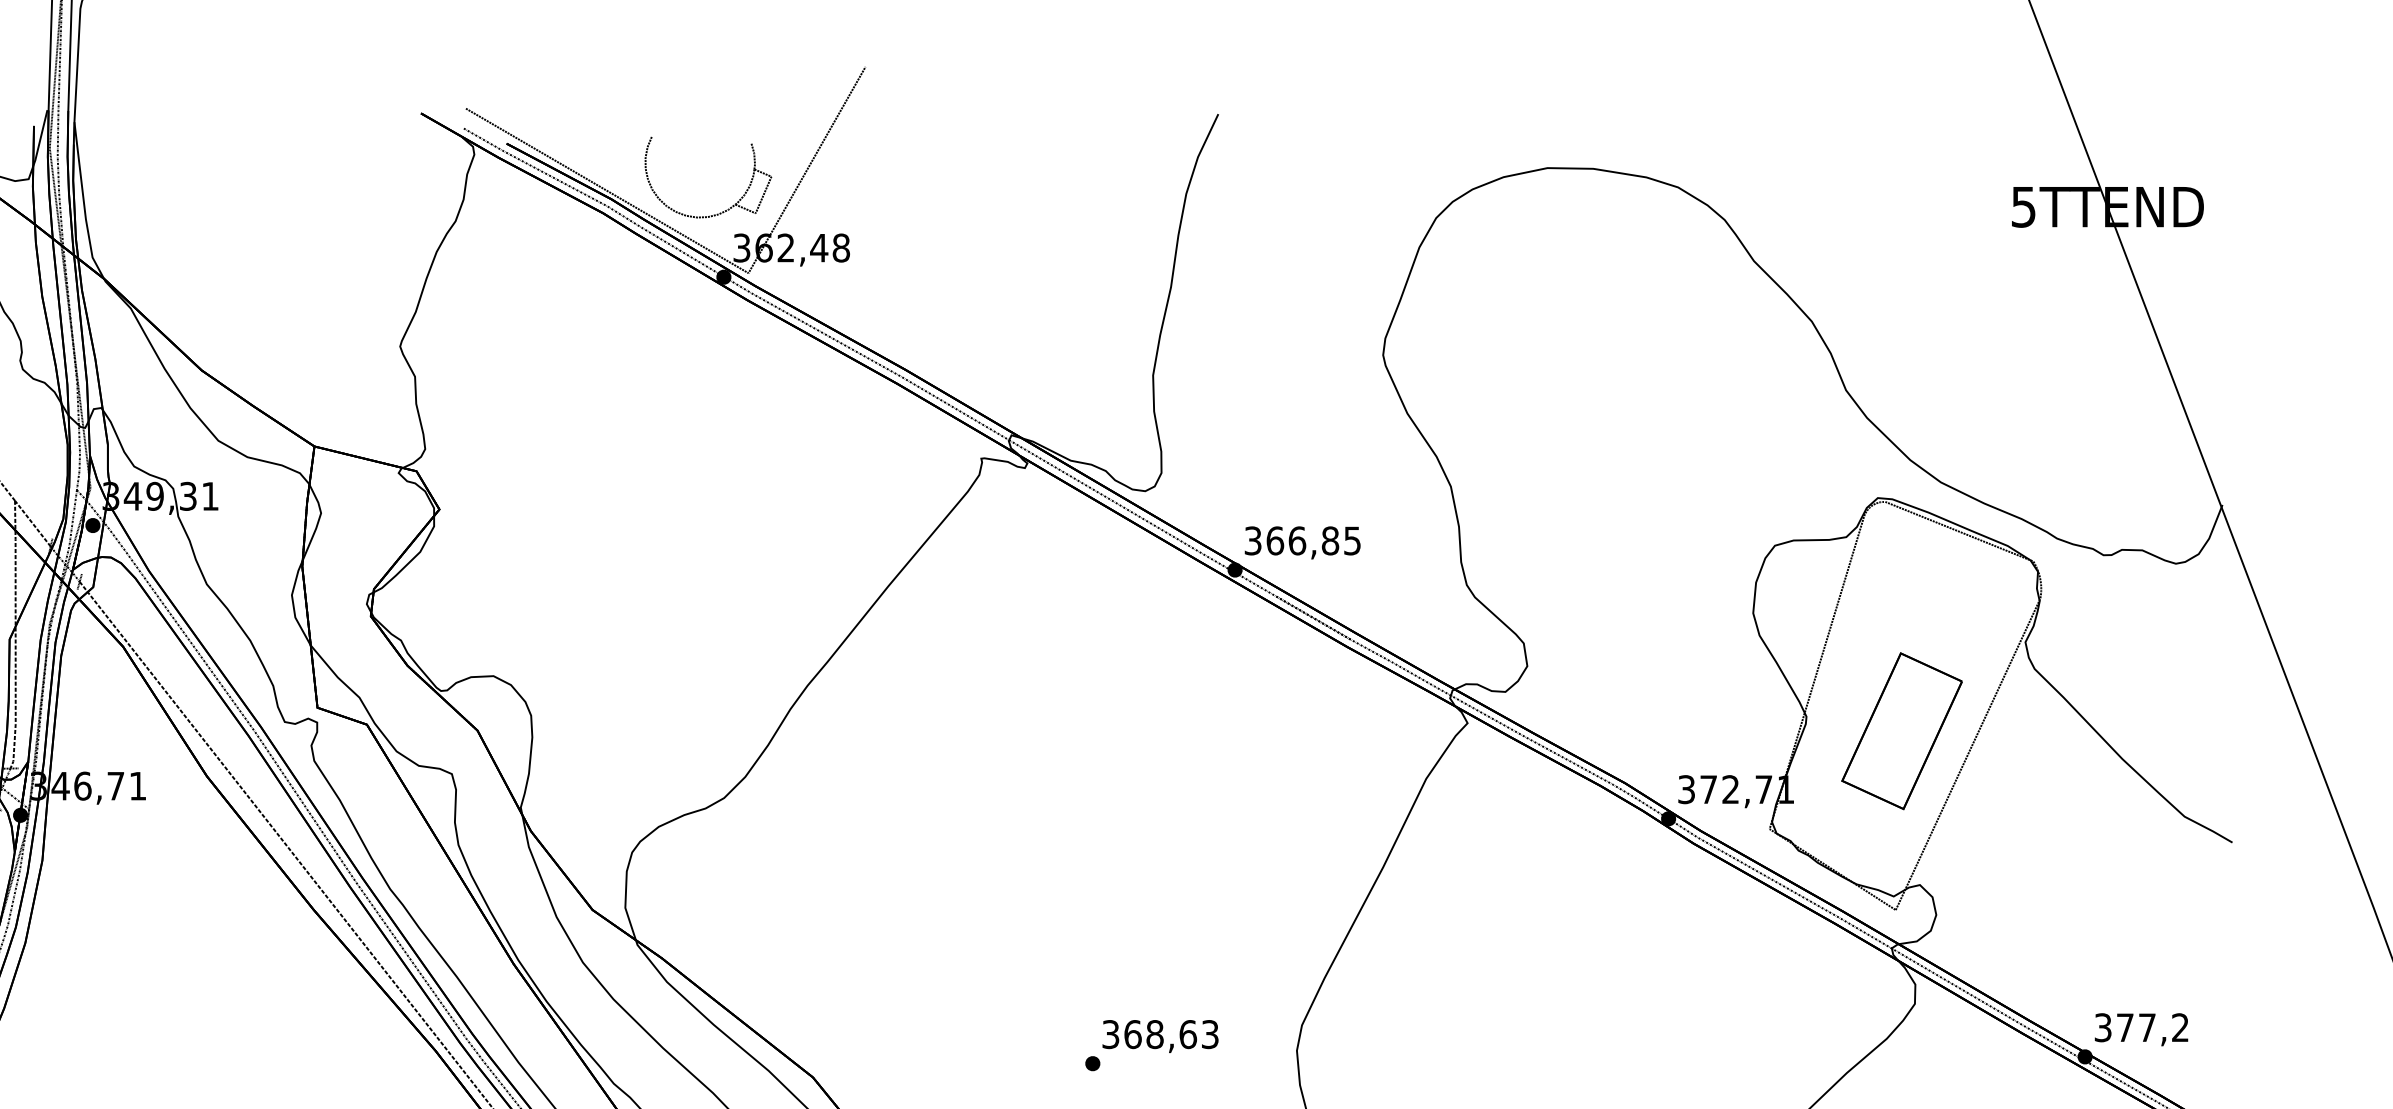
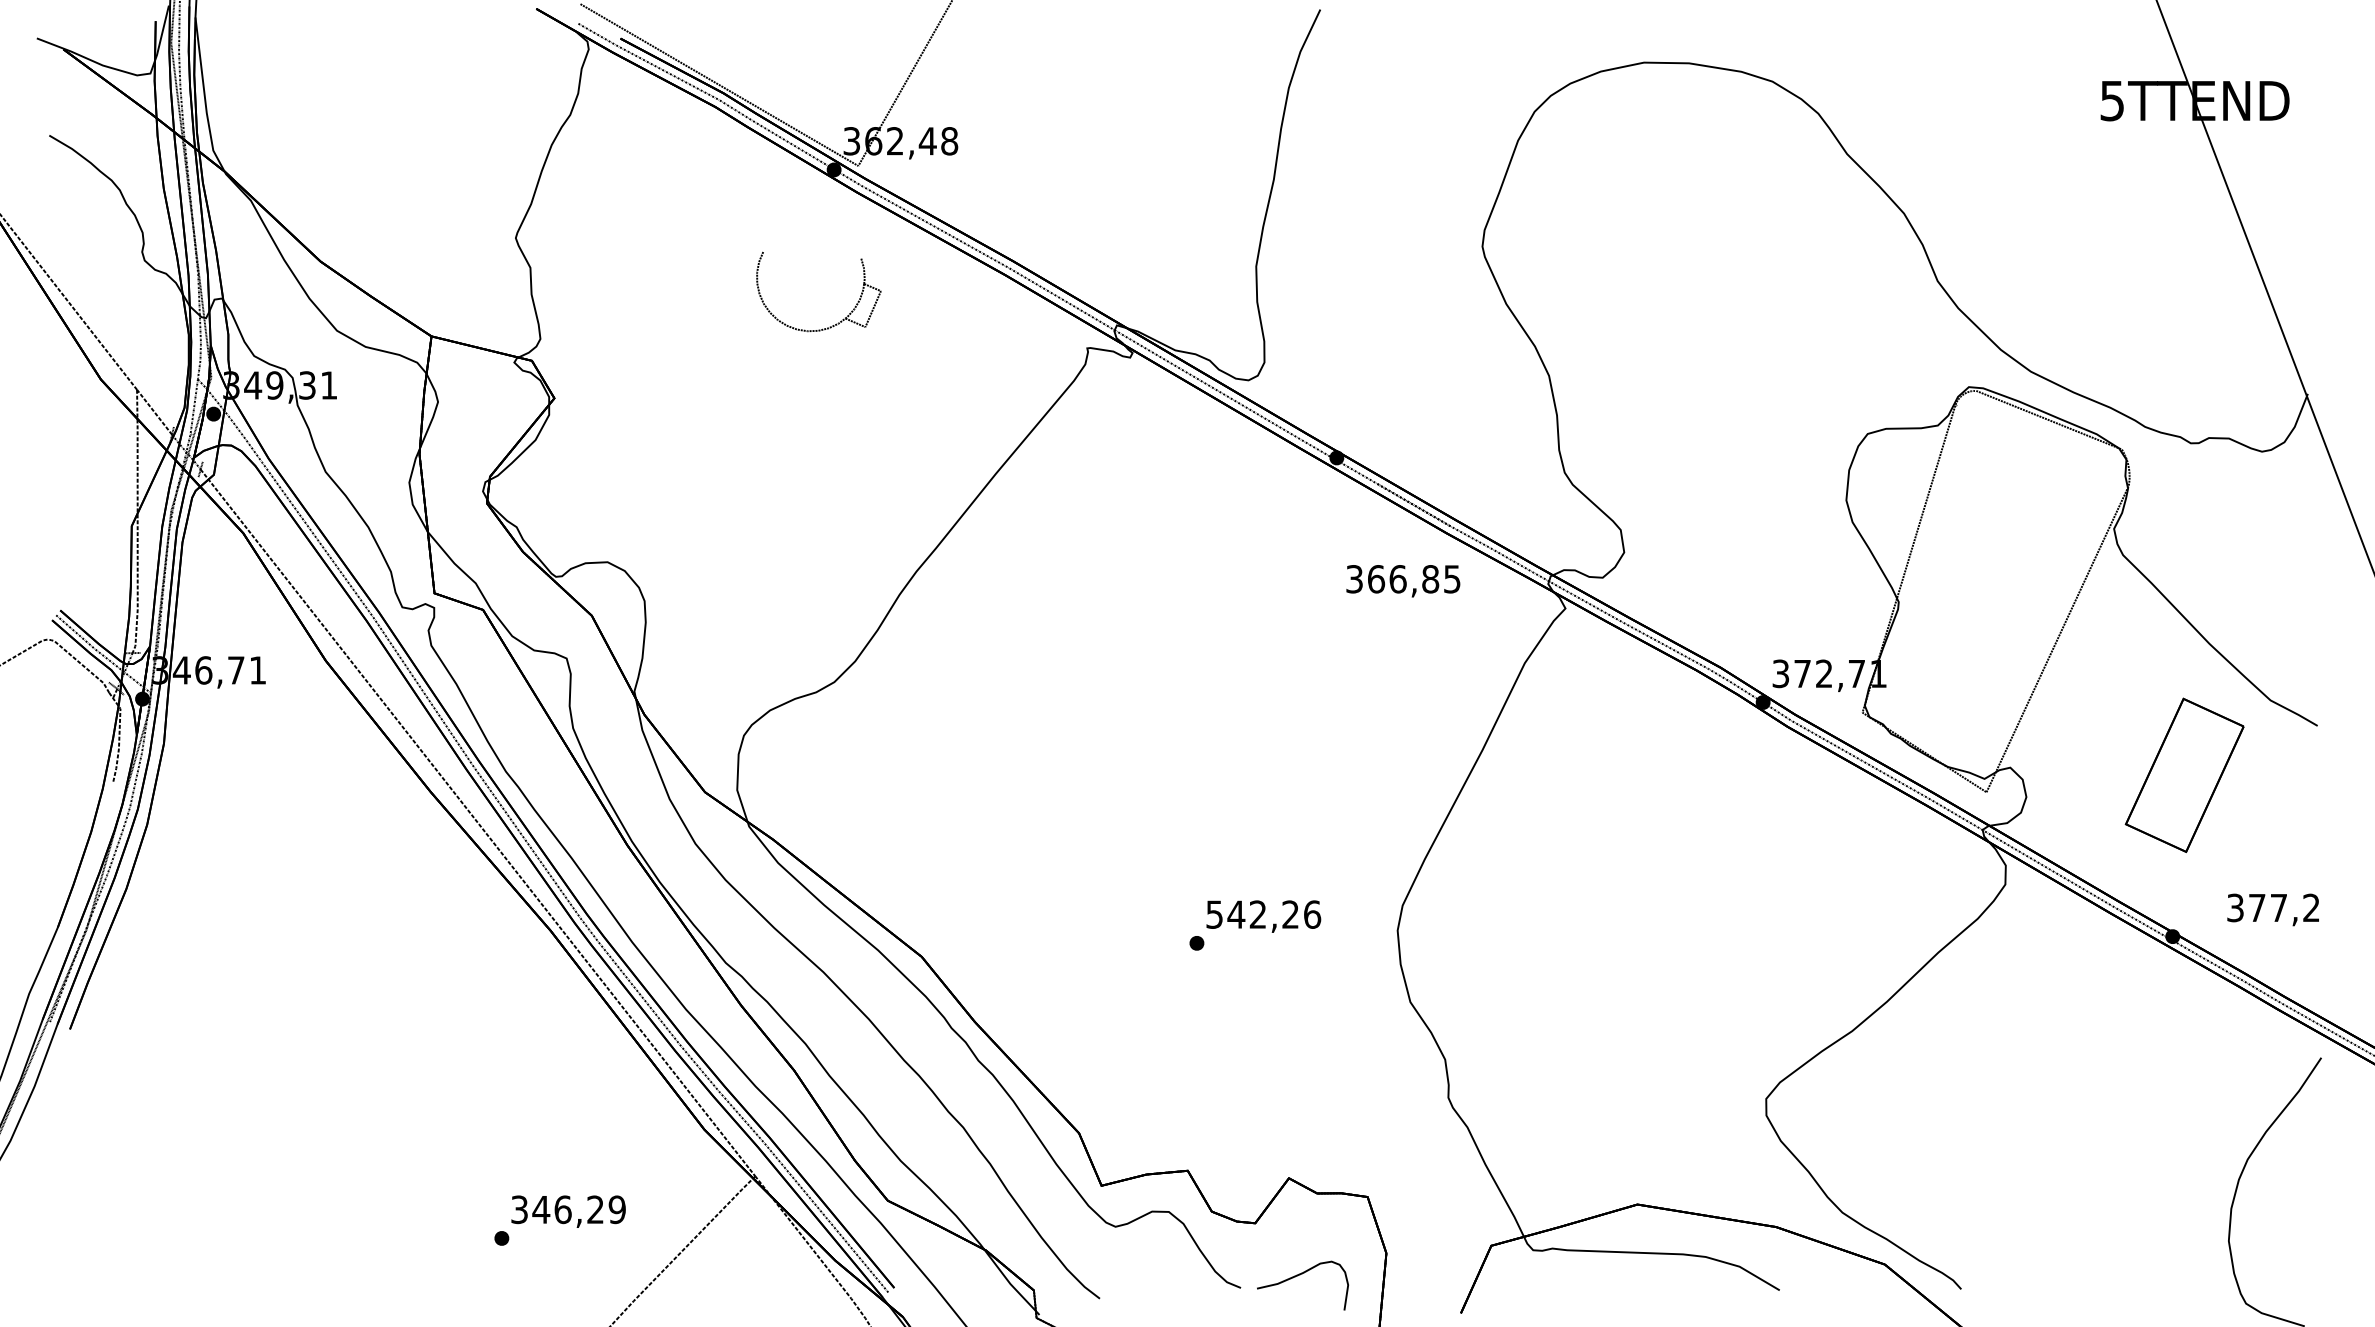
part: (726, 209) -> (836, 323), moved
text: (1302, 543) -> (1403, 581), moved
part: (1901, 730) -> (2184, 774), moved
text: (2140, 1029) -> (2272, 909), moved
text: (1161, 1034) -> (1264, 914), 368,63 -> 542,26

